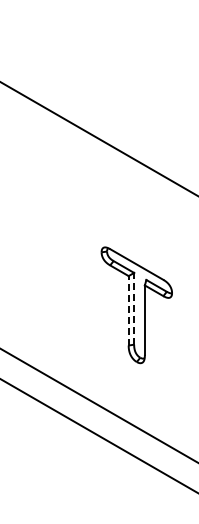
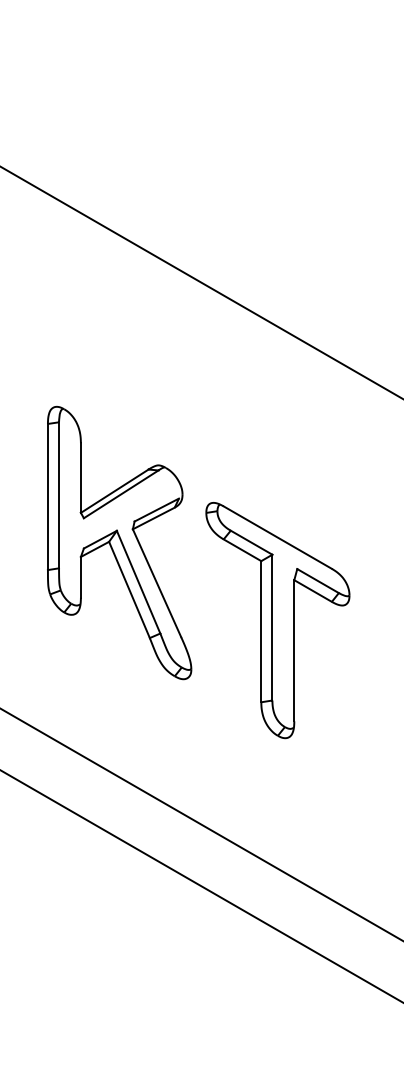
part: (58, 267) -> (118, 543), added
line: (134, 308) -> (273, 627), dashed -> solid
line: (128, 310) -> (260, 631), dashed -> solid

